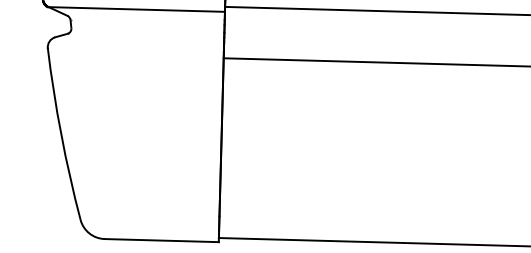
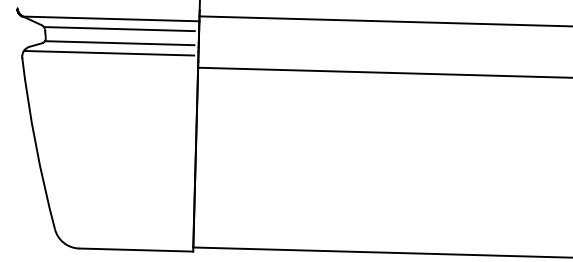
line: (145, 20) -> (119, 29), added
line: (145, 34) -> (119, 43), added
line: (134, 43) -> (108, 52), added

